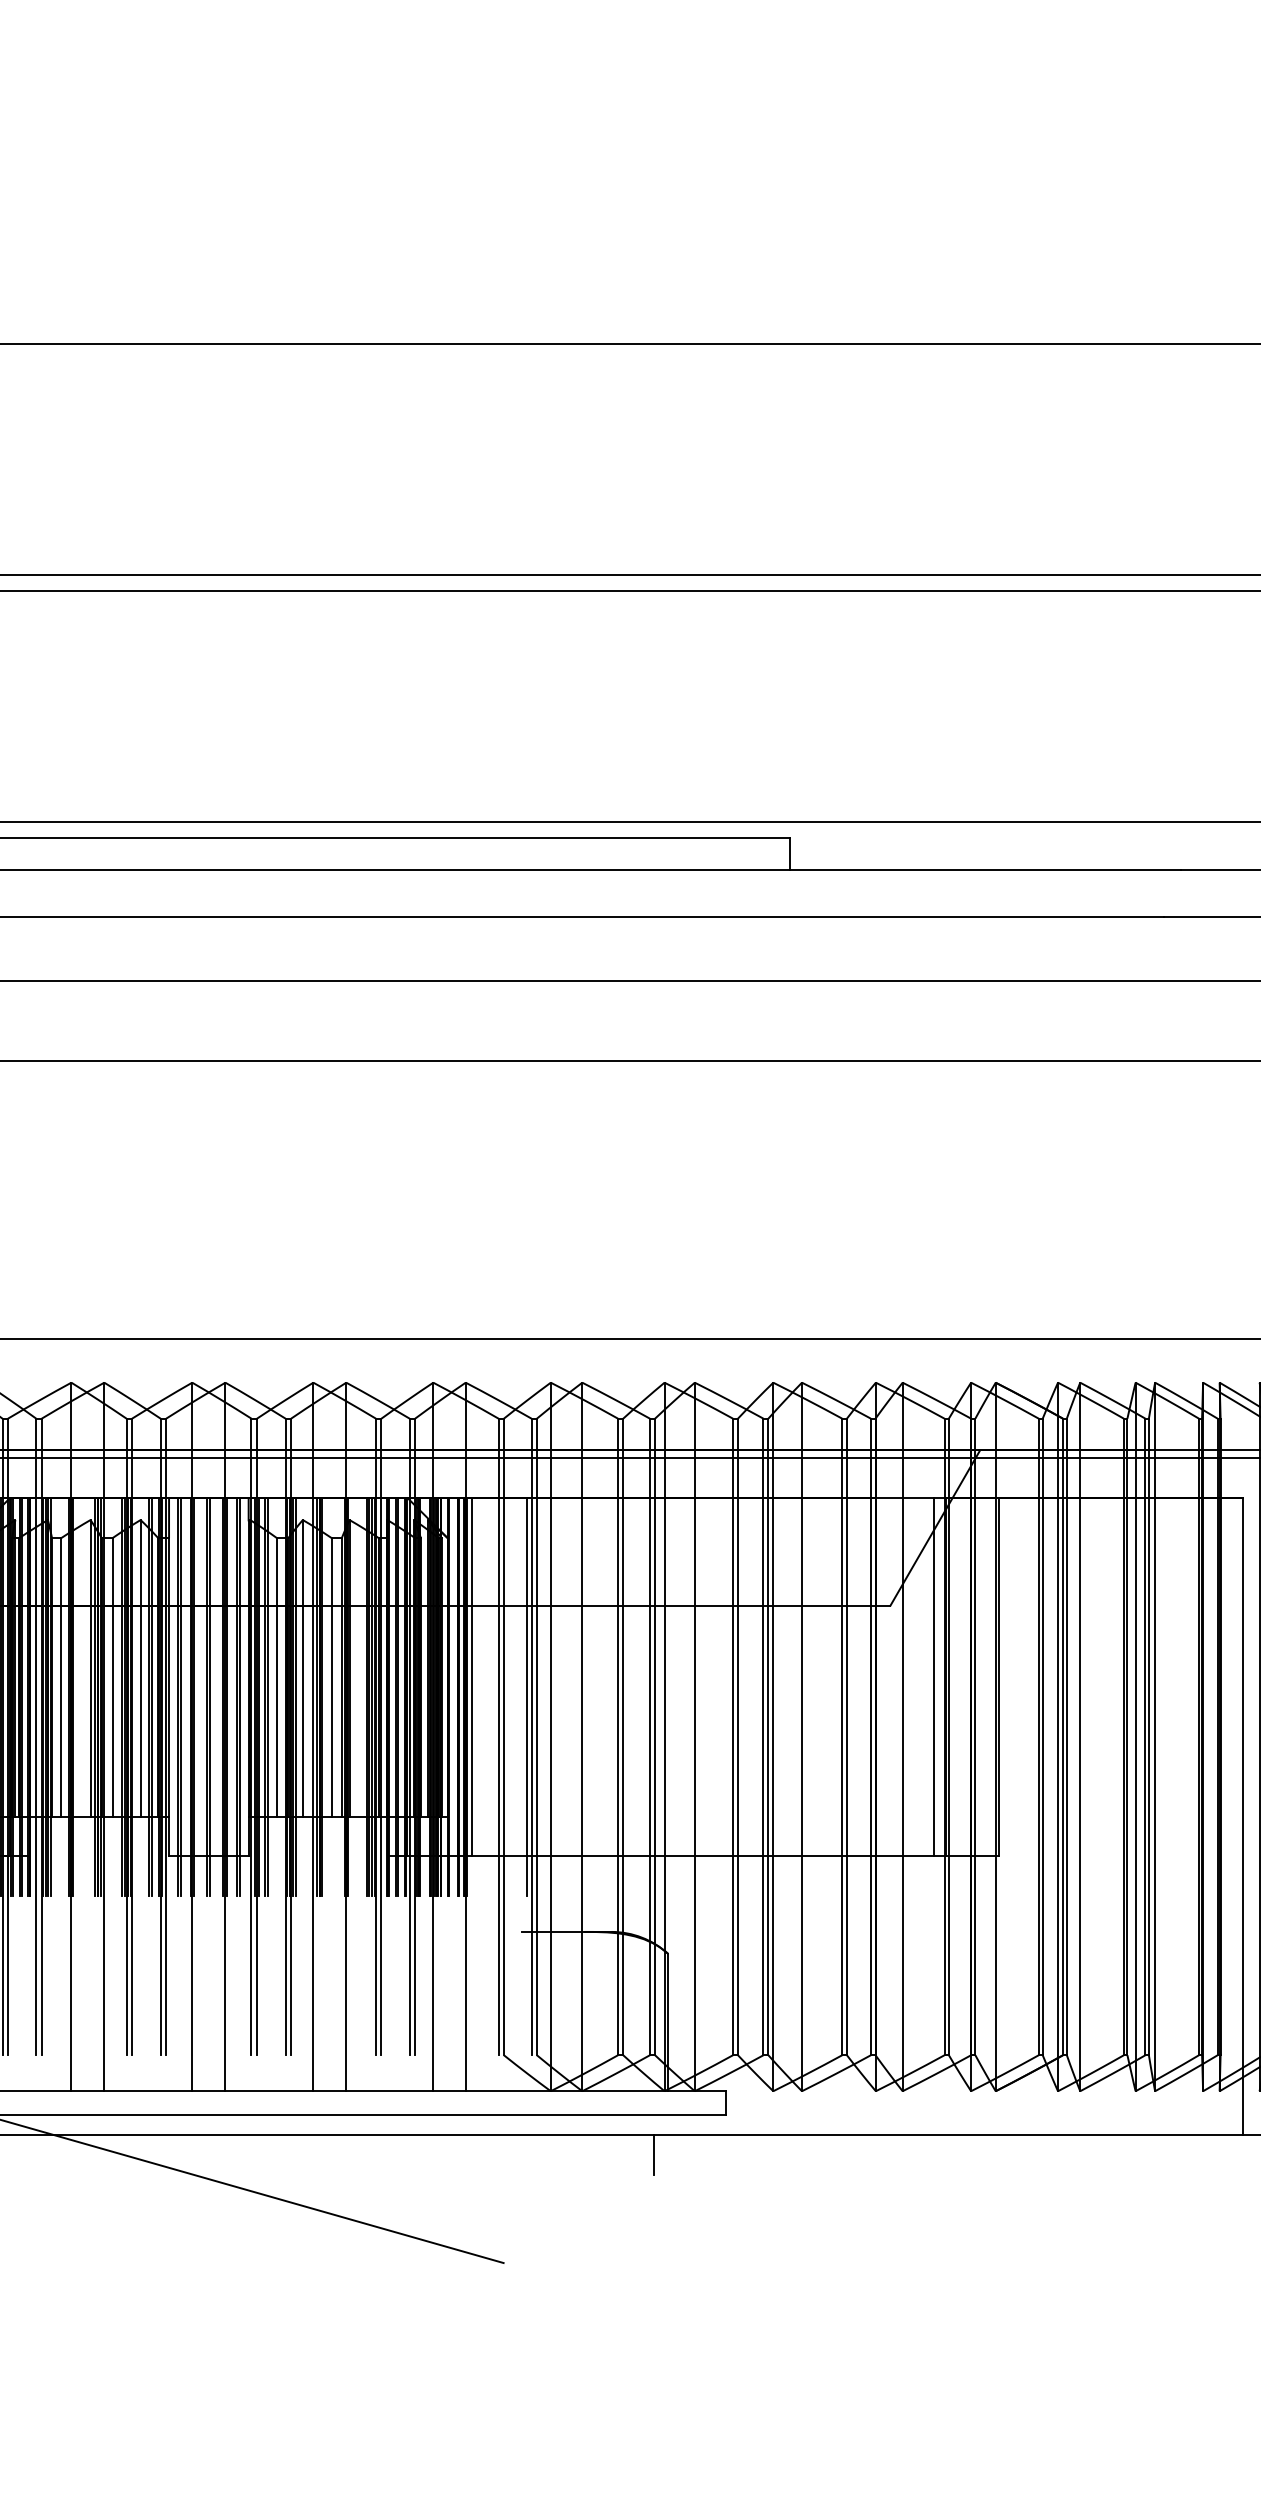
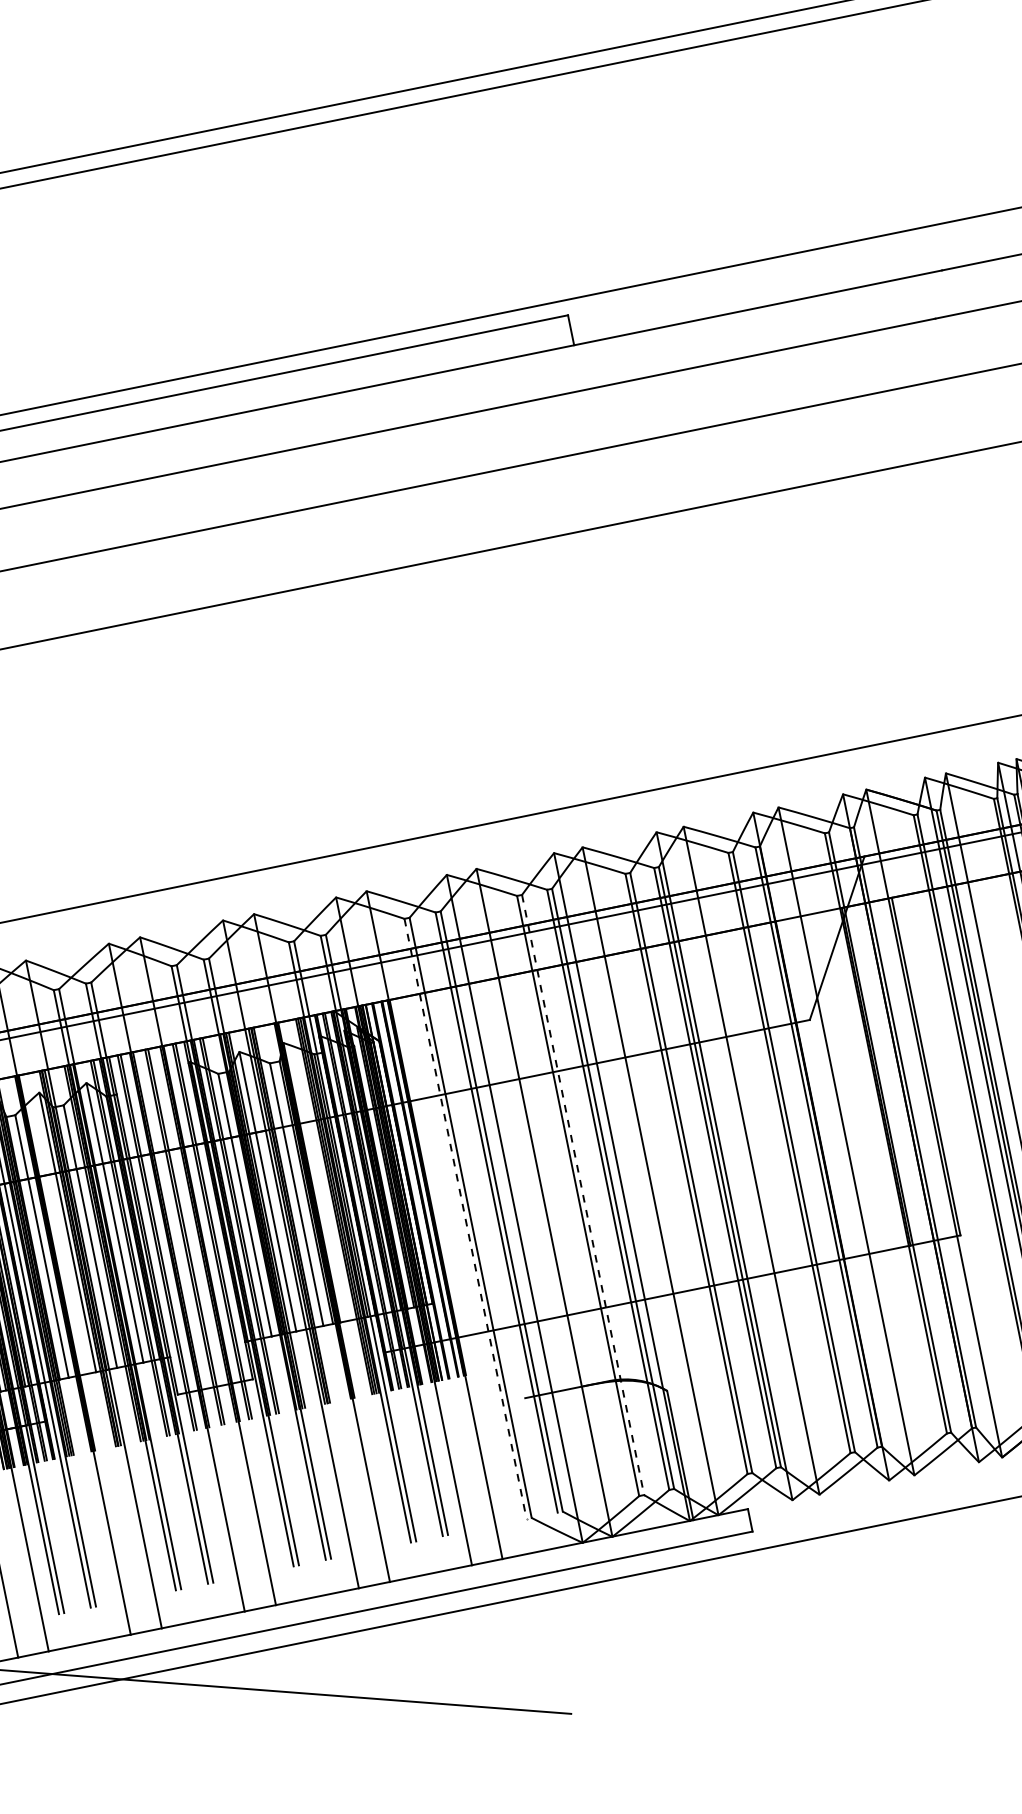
line: (472, 1677) -> (429, 1167), removed
line: (934, 1677) -> (865, 1079), removed
line: (527, 1697) -> (485, 1176), removed
line: (498, 1737) -> (465, 1219), solid -> dashed
line: (623, 1737) -> (583, 1195), solid -> dashed
line: (654, 2154) -> (692, 1582), removed

